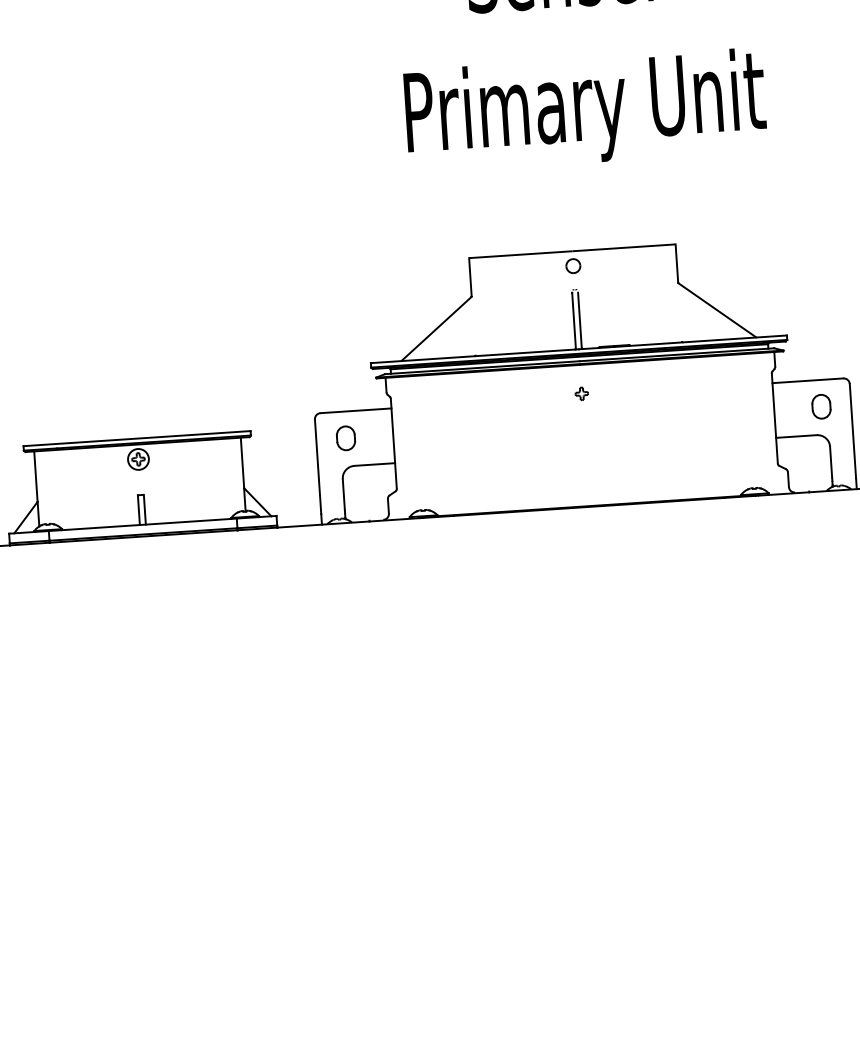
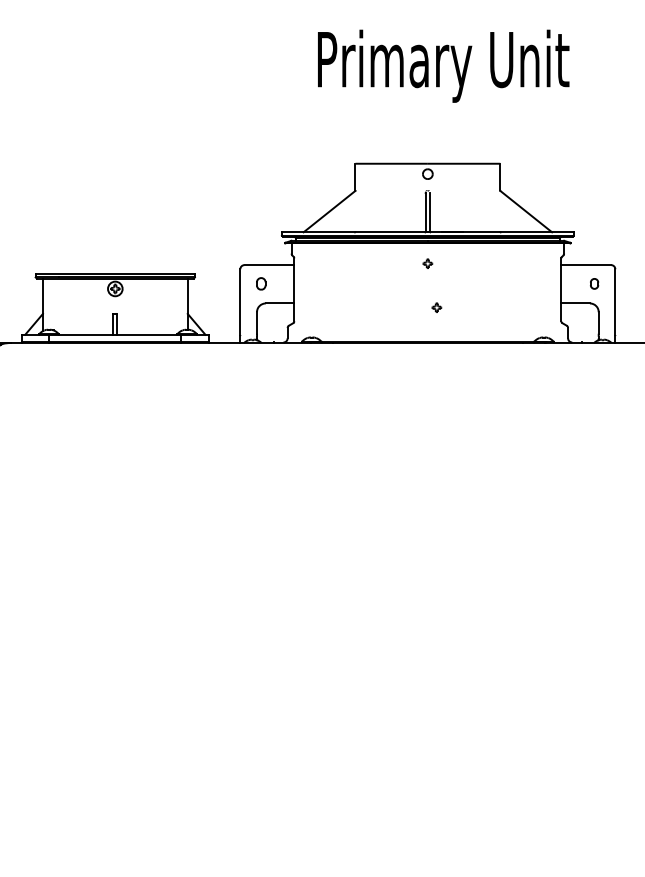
part: (821, 406) -> (594, 283), size x0.6
part: (346, 437) -> (261, 283), size x0.7
part: (598, 455) -> (436, 307), added

